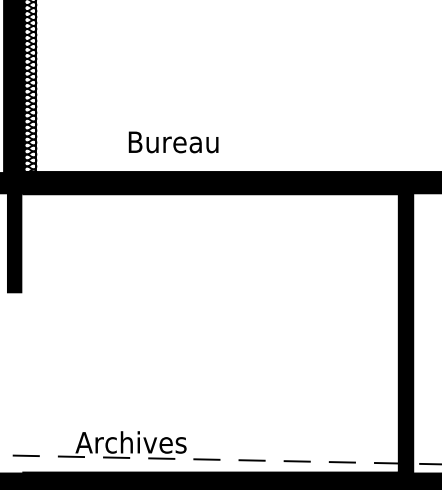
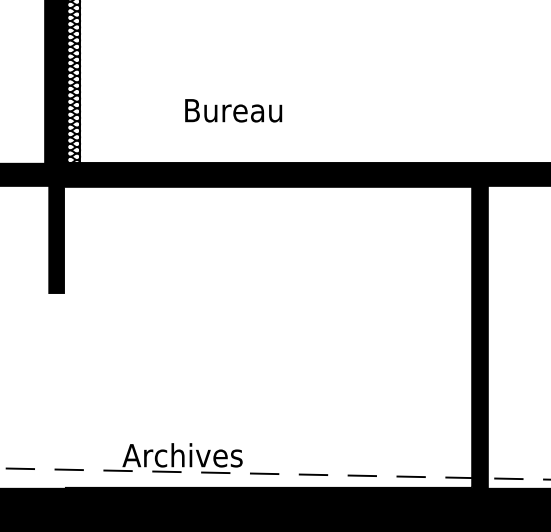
text: (173, 142) -> (233, 110), moved

